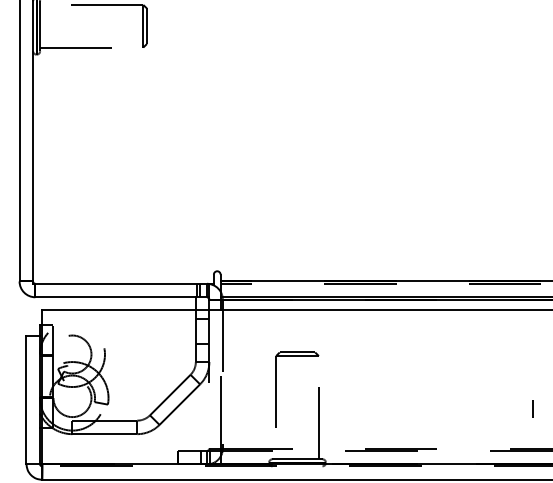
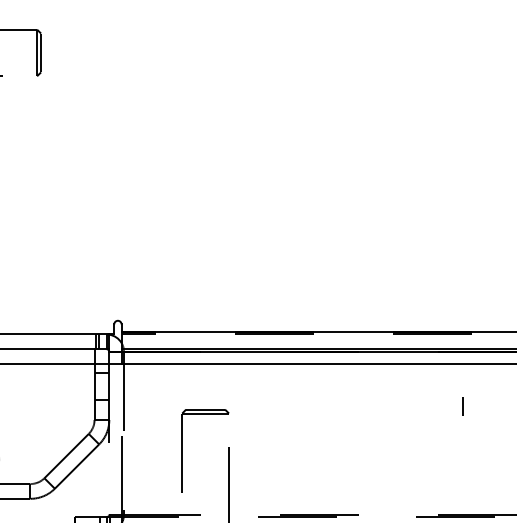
line: (532, 408) -> (462, 406), moved

